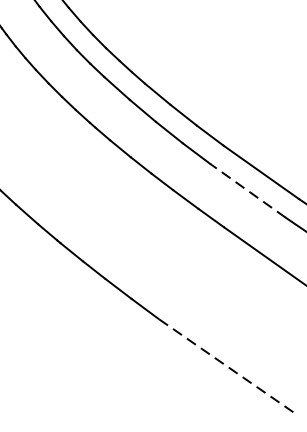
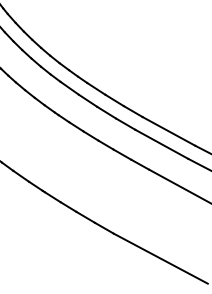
line: (247, 191) -> (161, 144), dashed -> solid
line: (225, 365) -> (160, 258), dashed -> solid

